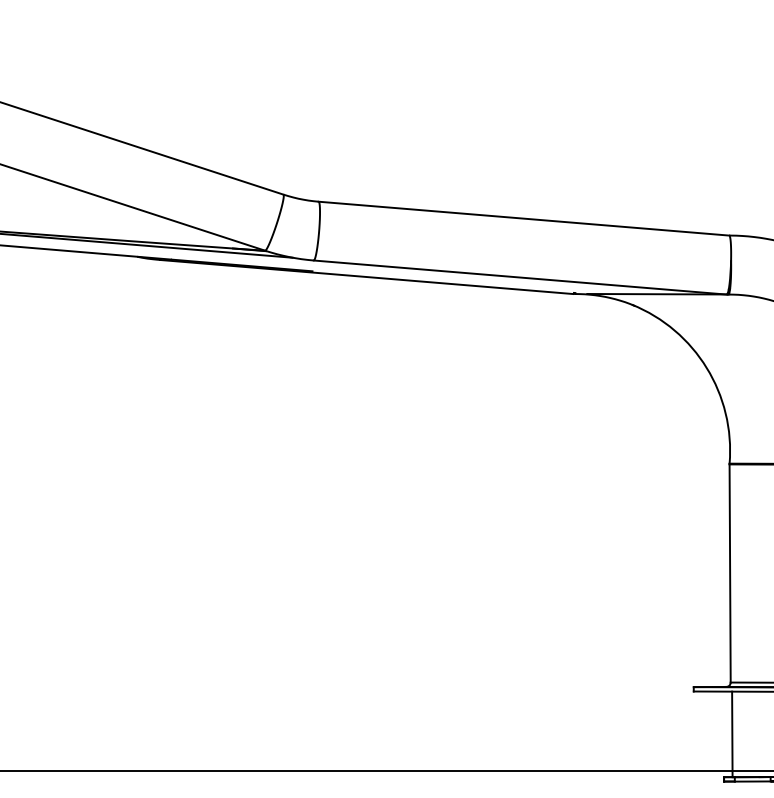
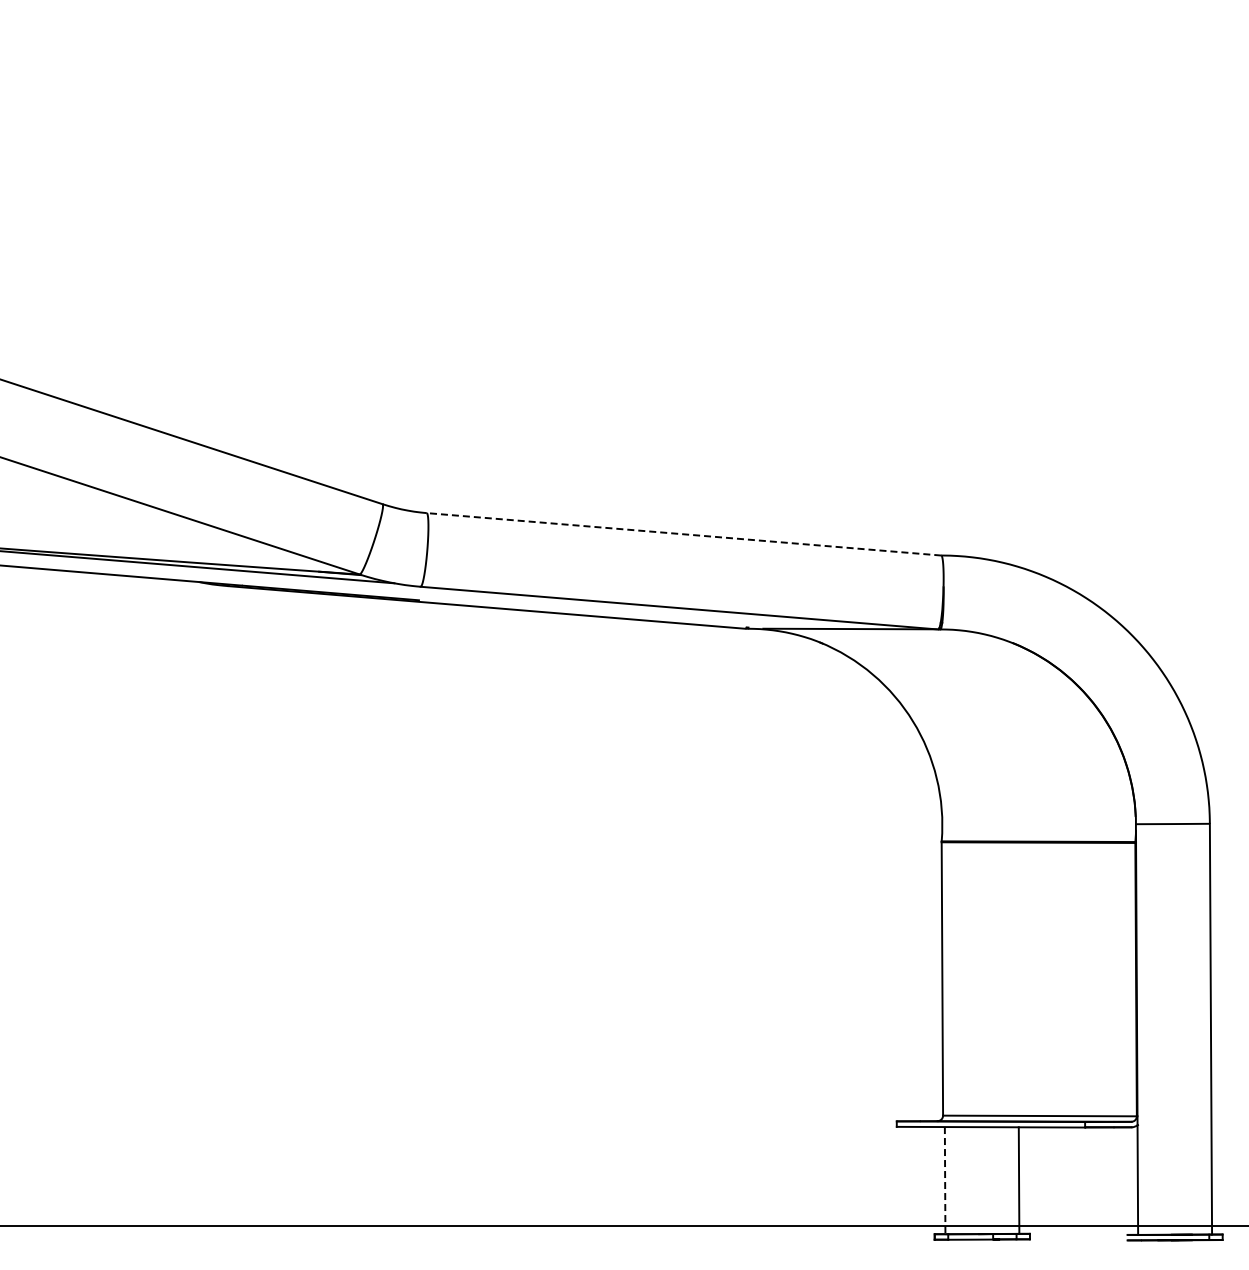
line: (523, 218) -> (683, 534), solid -> dashed
line: (732, 734) -> (945, 1180), solid -> dashed

